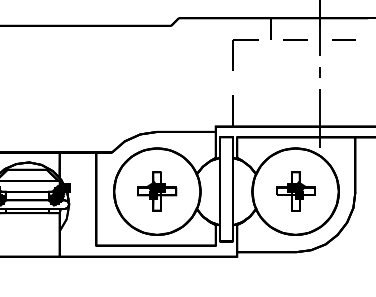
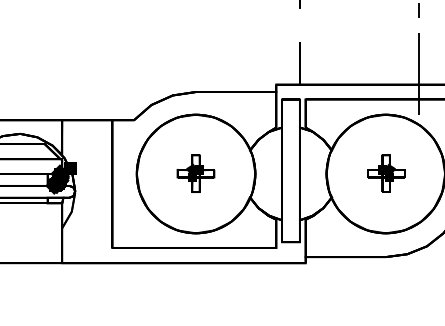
part: (157, 191) -> (196, 173), size x0.7
part: (295, 191) -> (385, 173), size x0.7

